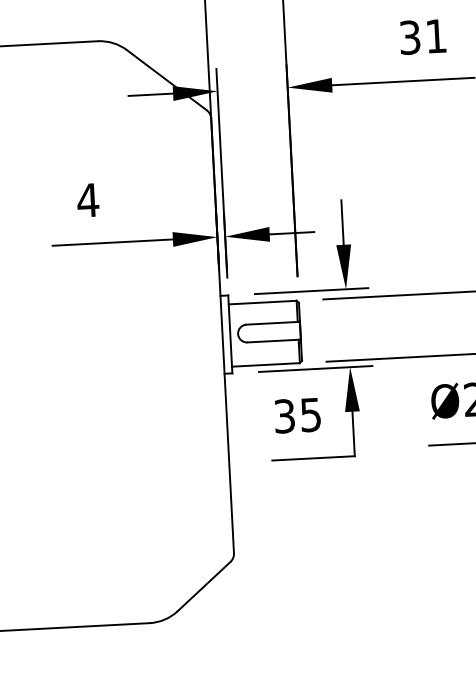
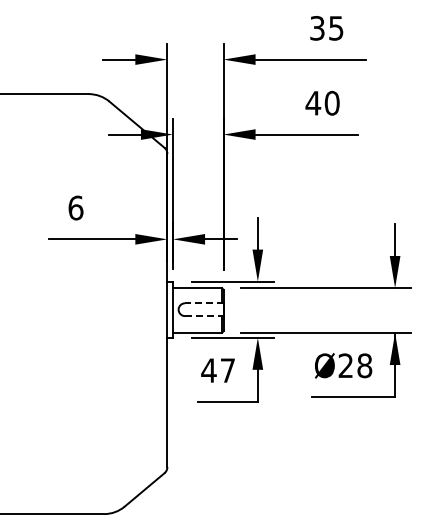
text: (422, 35) -> (322, 102), 31 -> 40
text: (87, 199) -> (75, 207), 4 -> 6
line: (272, 323) -> (203, 303), solid -> dashed
line: (274, 341) -> (204, 316), solid -> dashed
text: (296, 415) -> (217, 370), 35 -> 47

